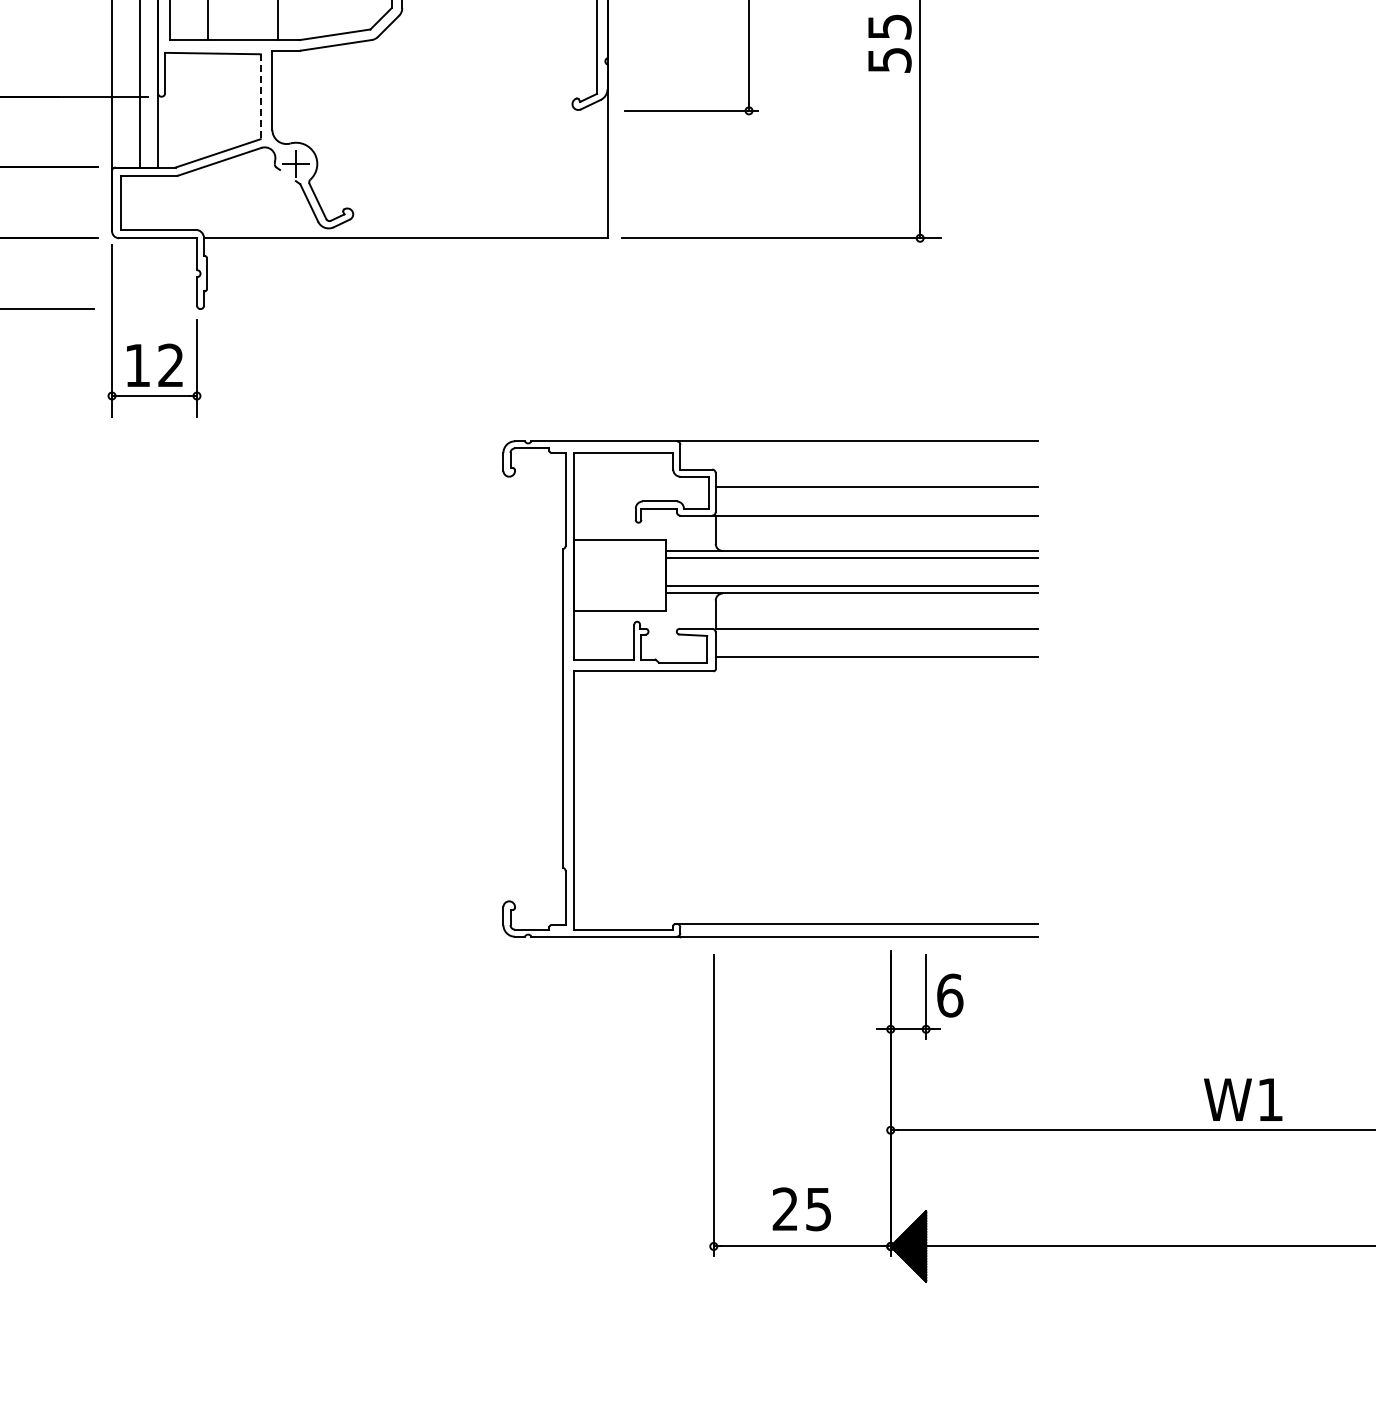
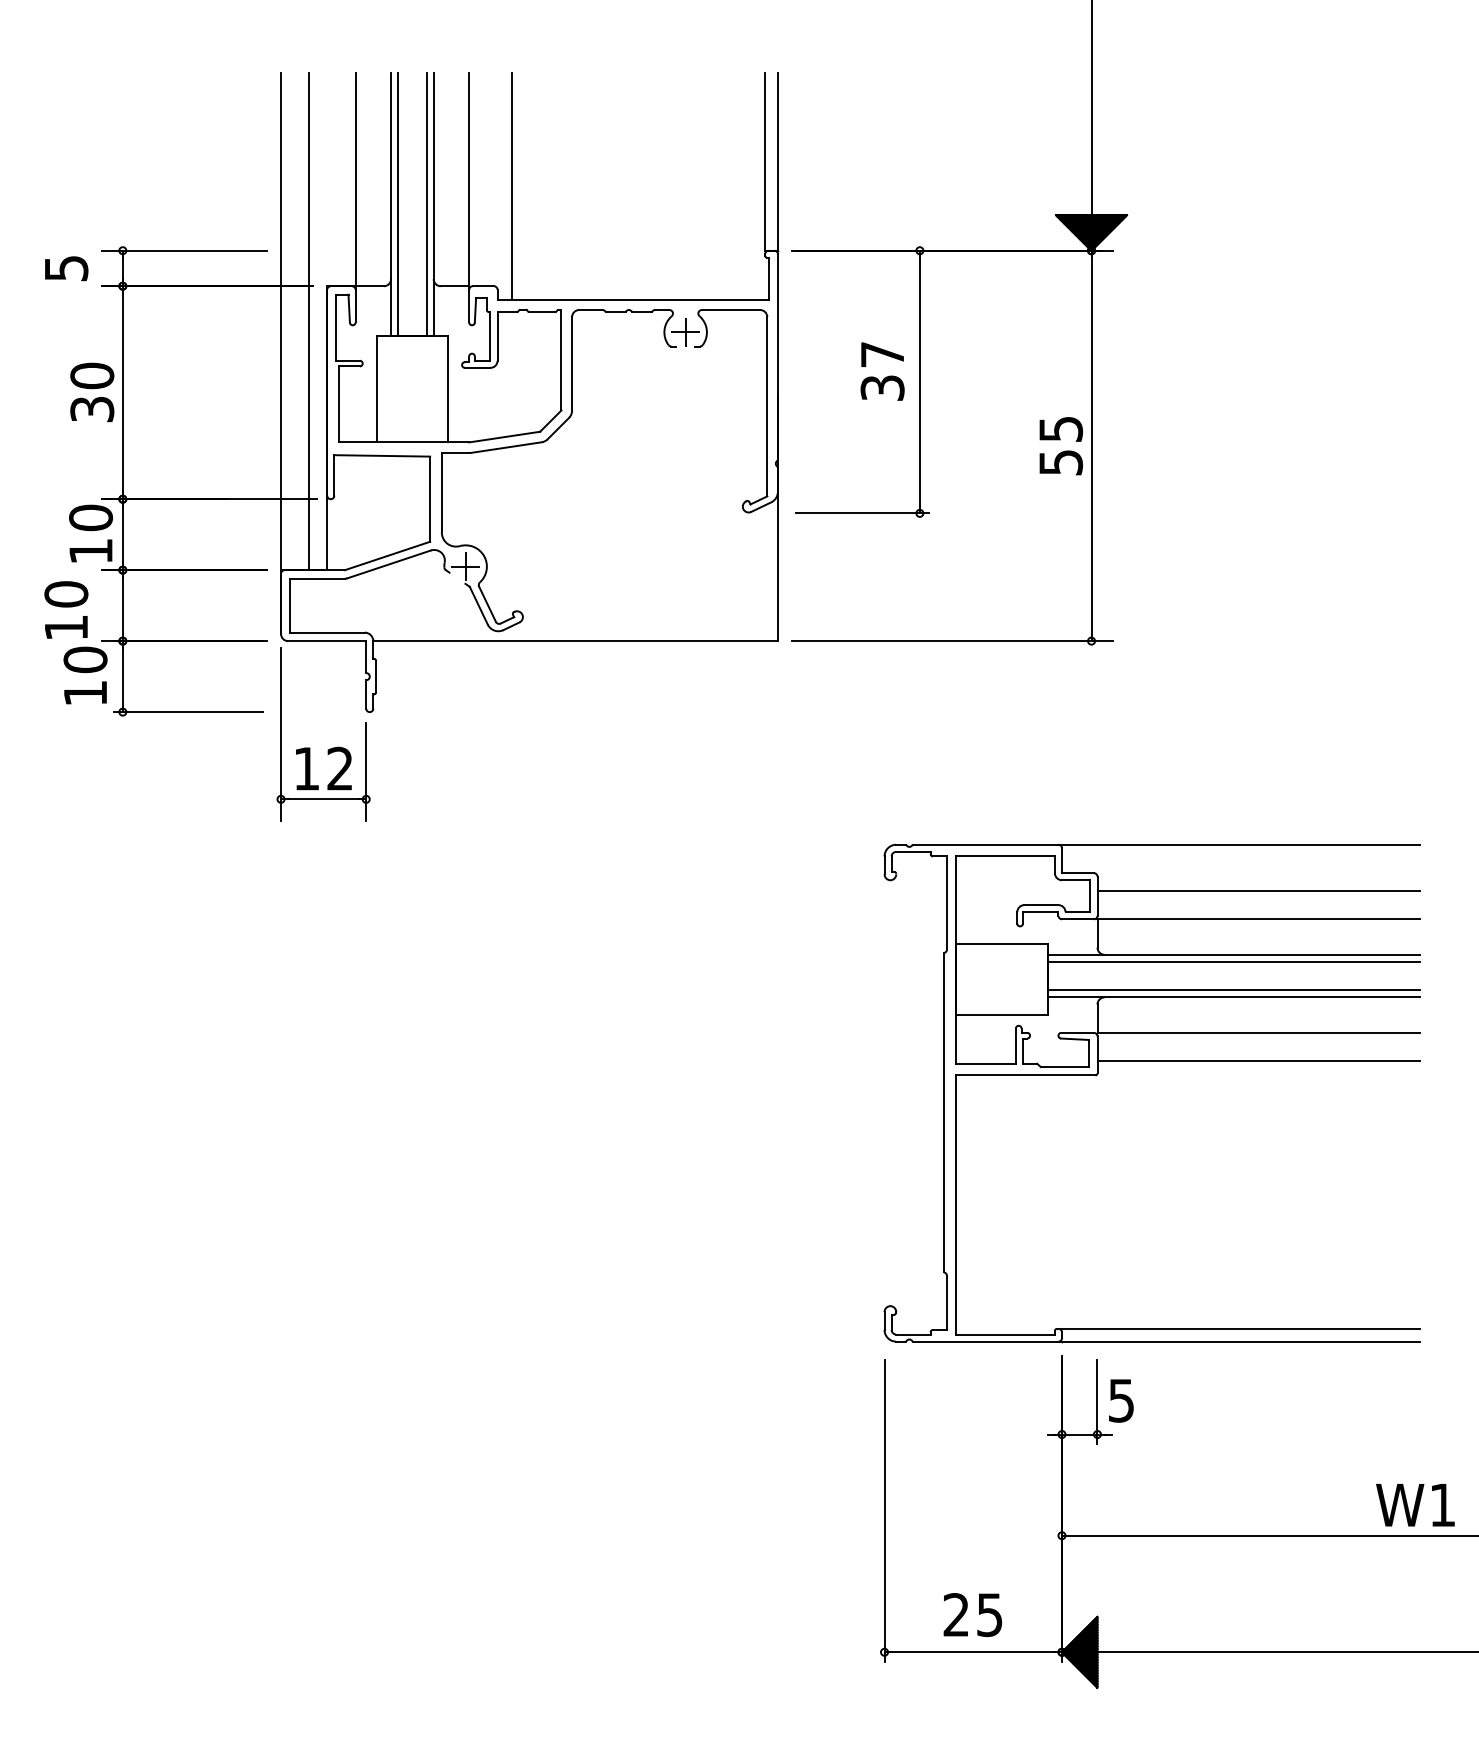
line: (261, 97) -> (430, 499), dashed -> solid
part: (769, 657) -> (1151, 1061), moved
text: (950, 995) -> (1121, 1400), 6 -> 5

